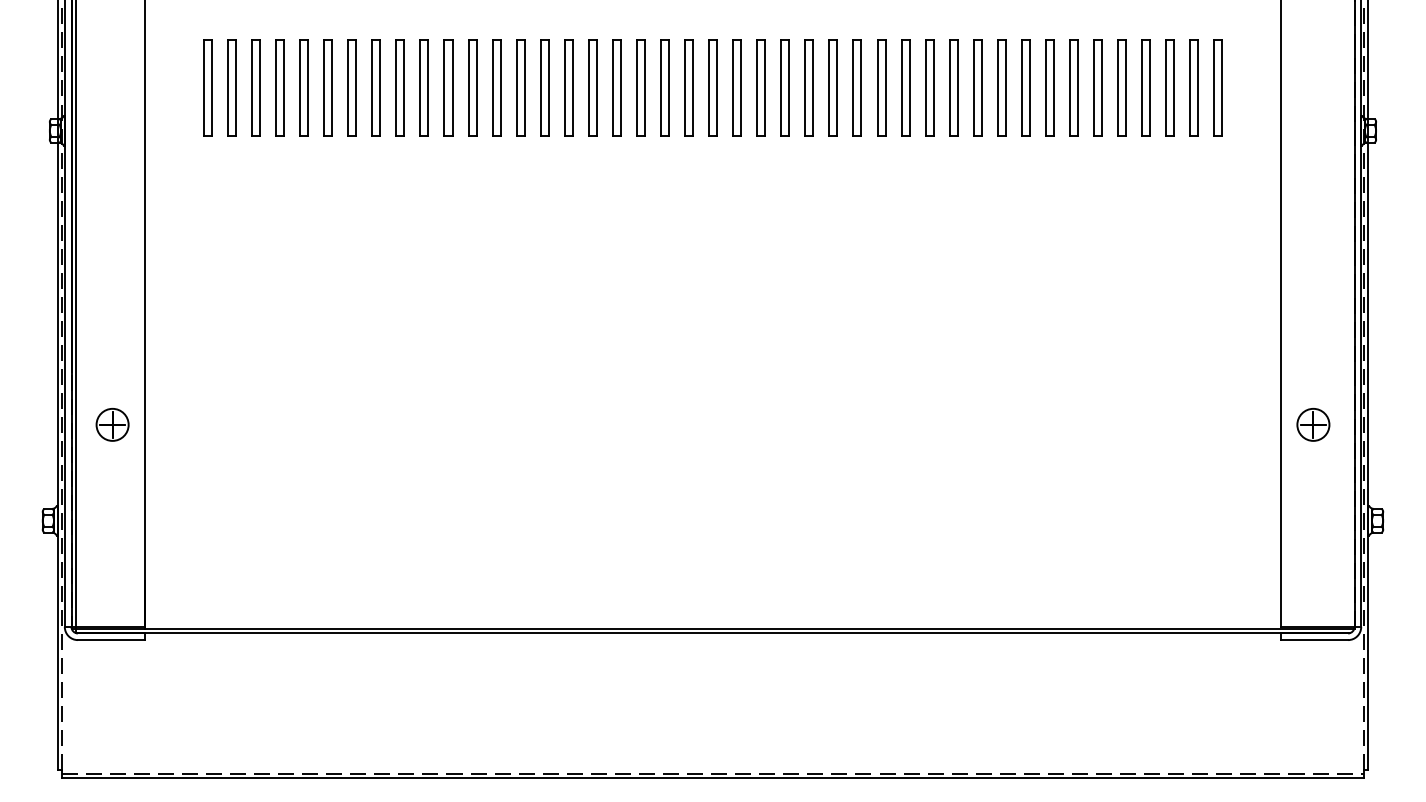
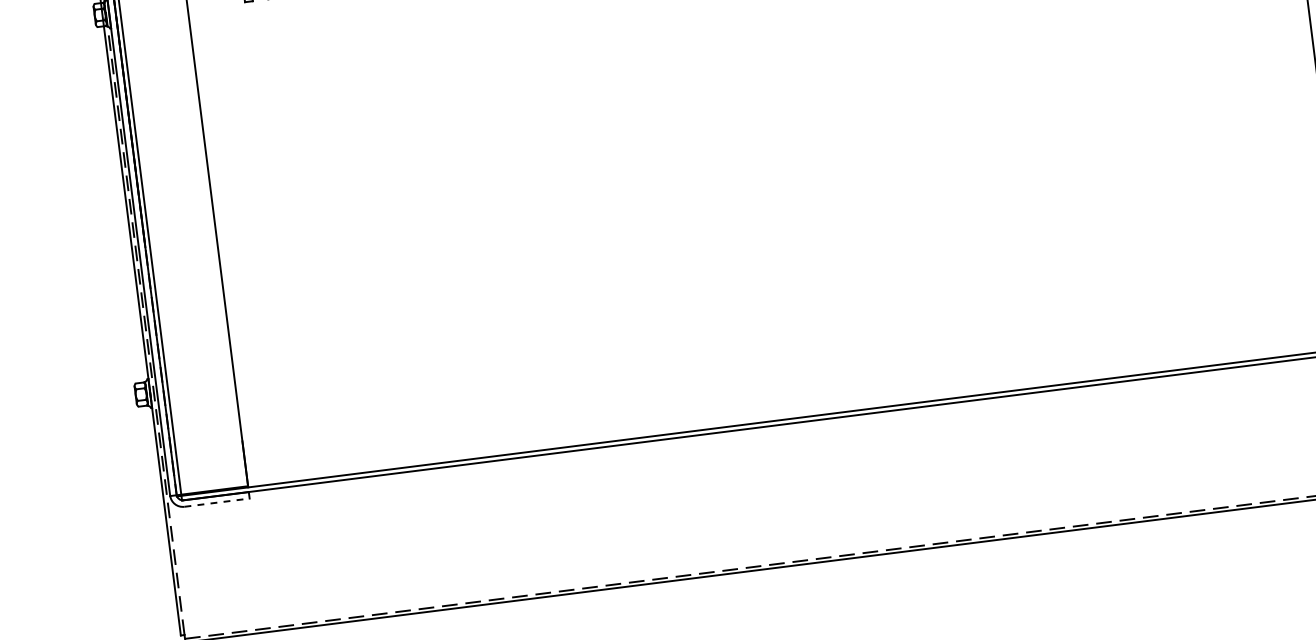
part: (112, 424) -> (191, 293), removed
line: (111, 640) -> (217, 503), solid -> dashed

